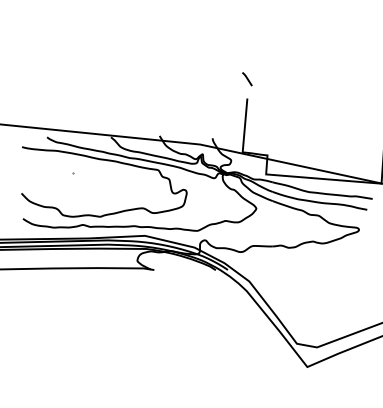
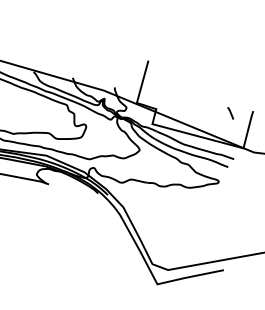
line: (247, 79) -> (230, 113), moved

